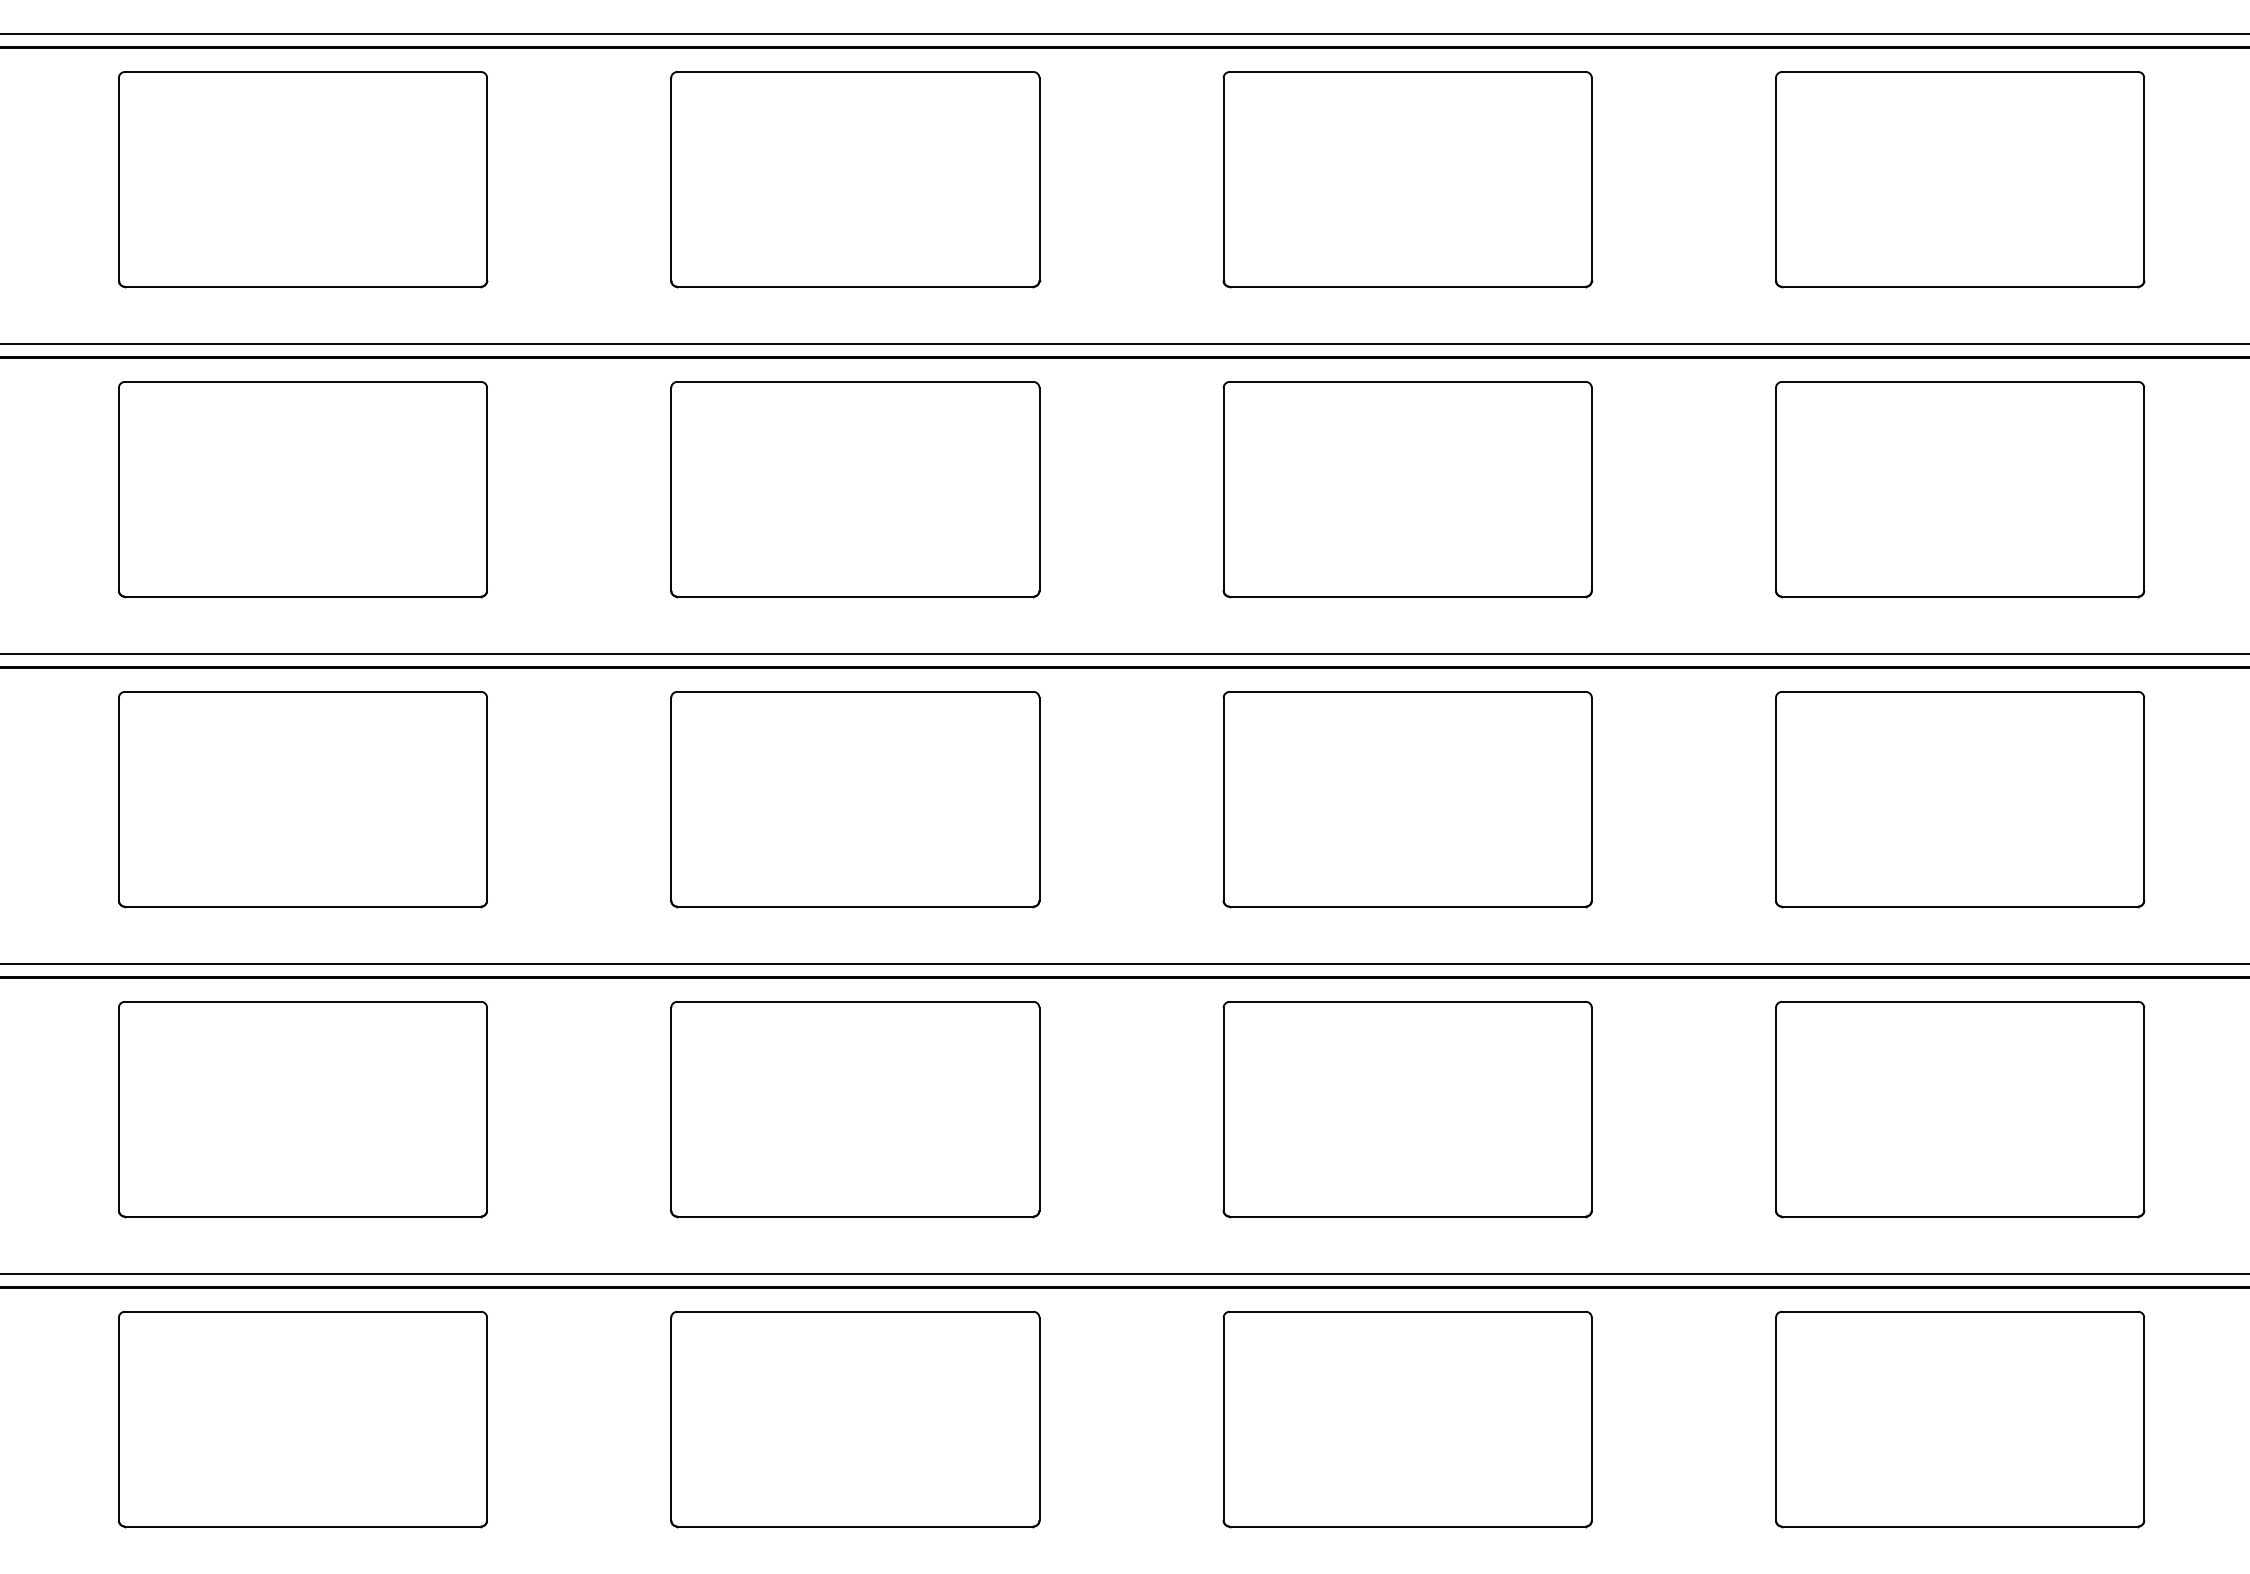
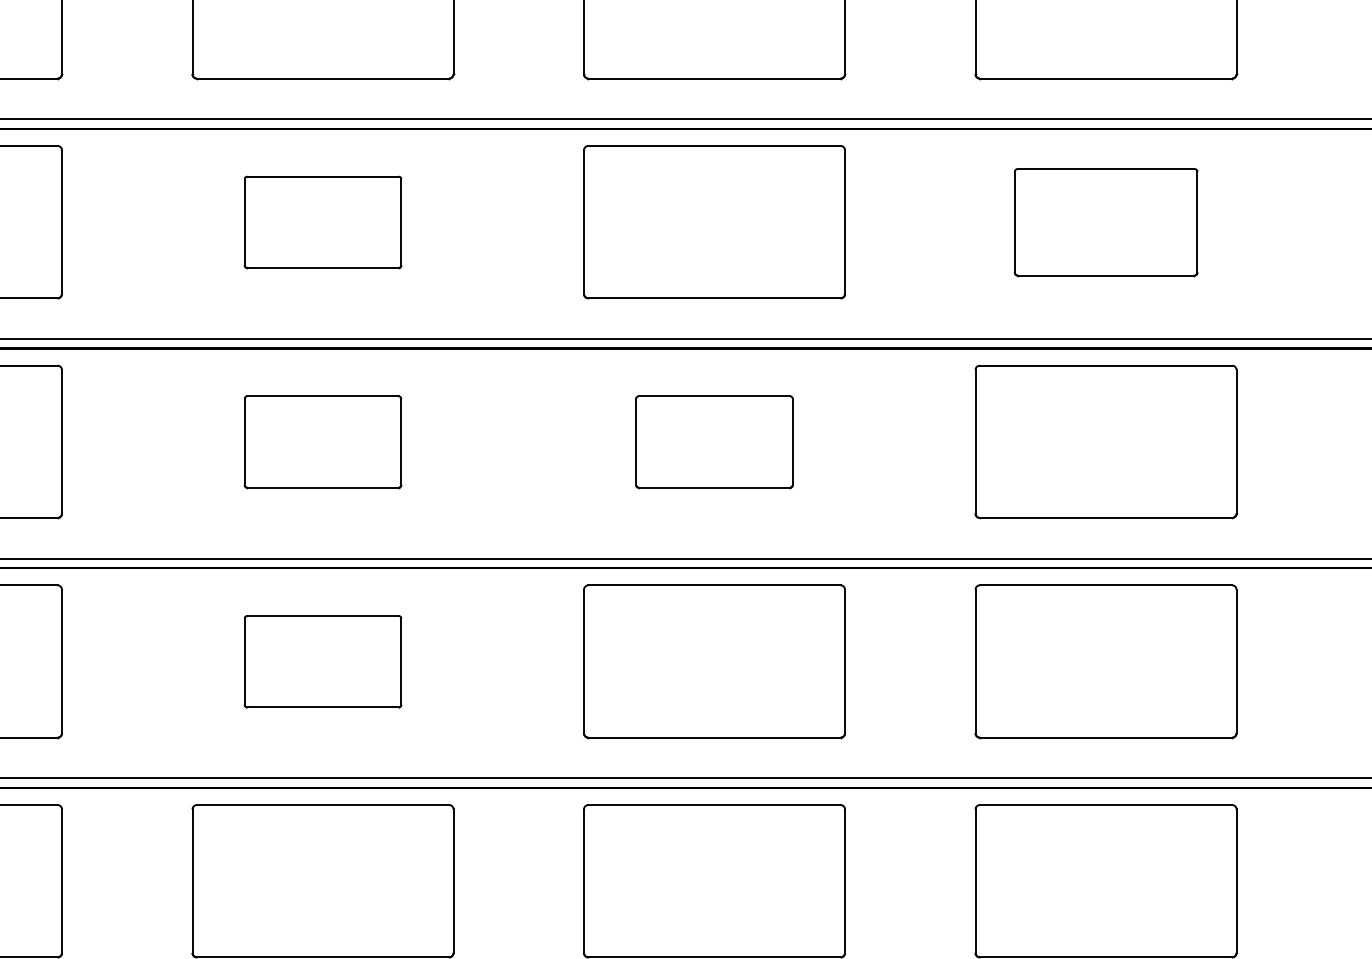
part: (855, 489) -> (323, 222), size x0.6
part: (1960, 489) -> (1106, 222), size x0.7
part: (855, 799) -> (323, 441), size x0.6
part: (1407, 799) -> (714, 441), size x0.6
part: (855, 1109) -> (323, 661), size x0.6

